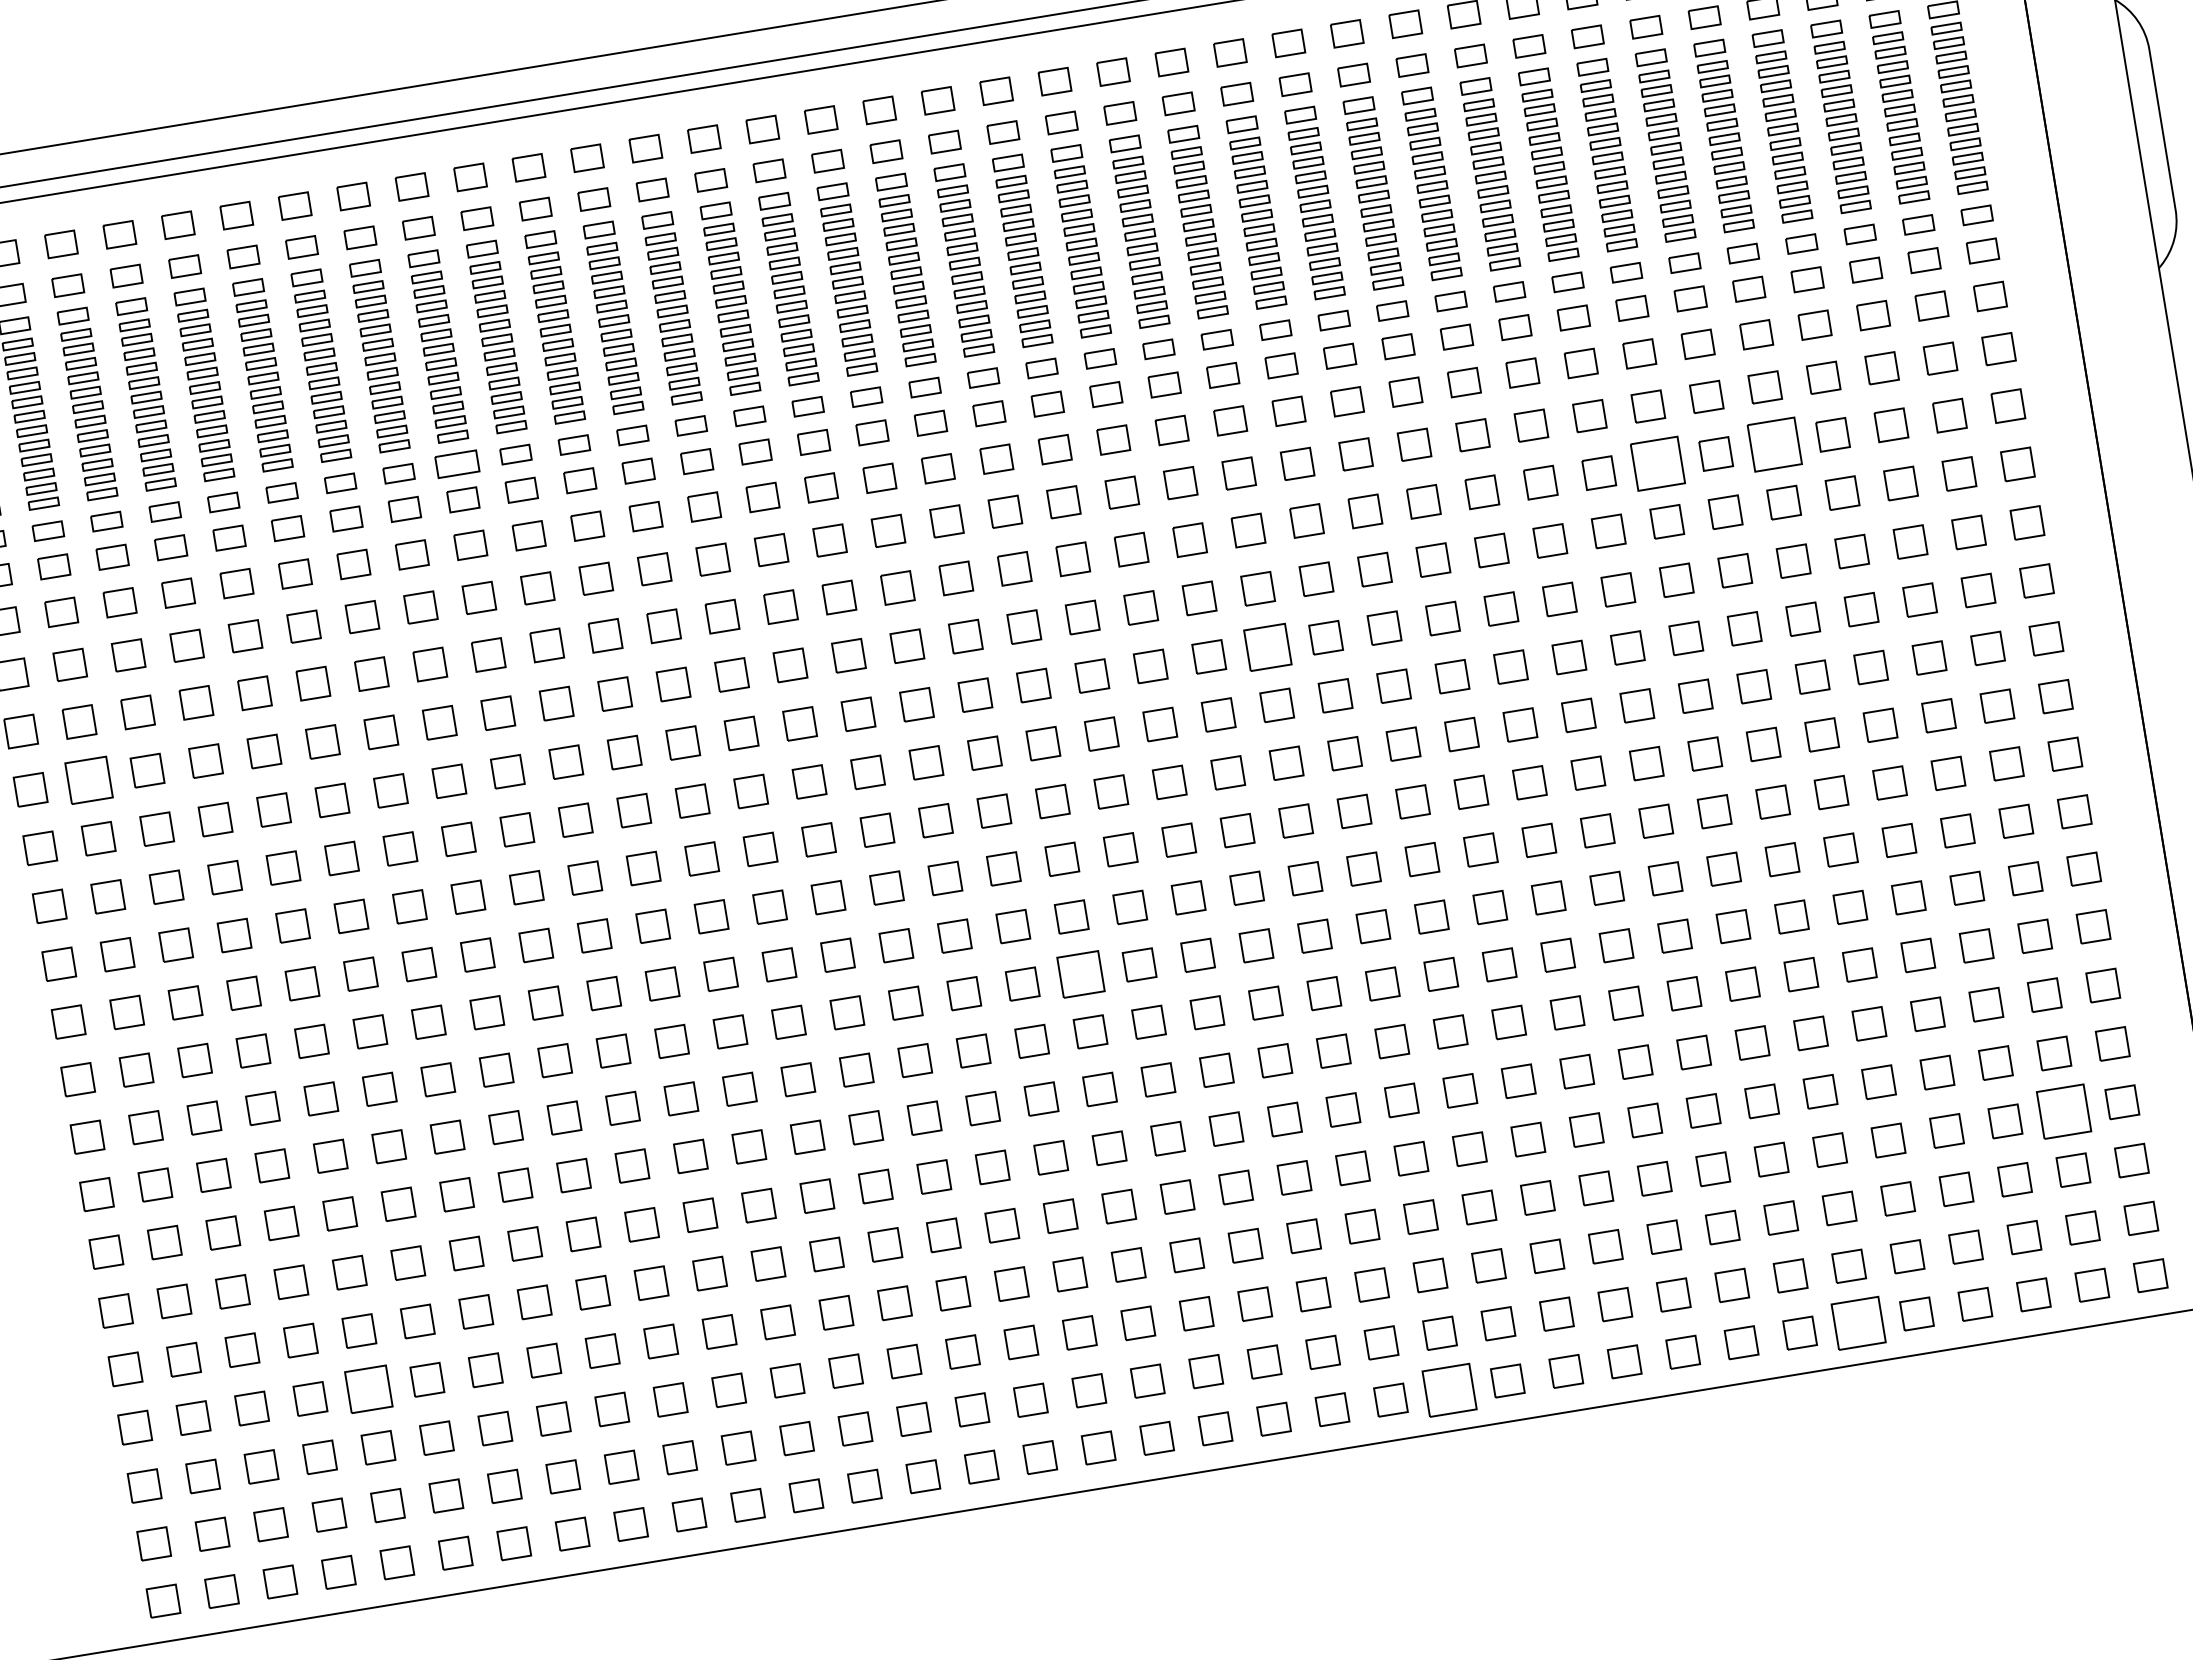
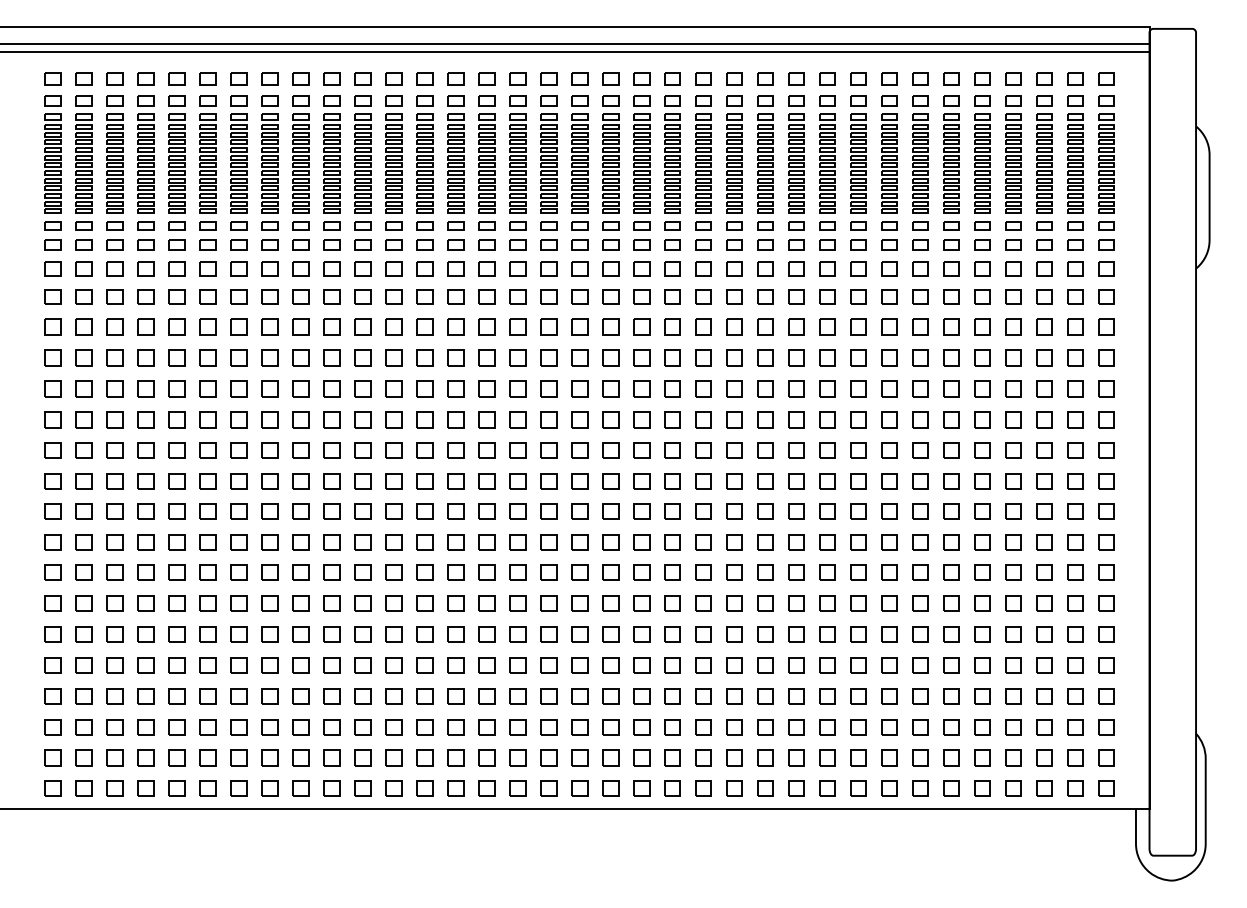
part: (1774, 443) -> (982, 326), size x0.62
part: (1657, 462) -> (920, 326), size x0.62
part: (456, 463) -> (300, 225), size x0.71
part: (1267, 646) -> (703, 388), size x0.71
part: (88, 779) -> (83, 357), size x0.71
part: (1080, 974) -> (579, 542), size x0.71
part: (2063, 1112) -> (1075, 696), size x0.62
part: (1858, 1323) -> (951, 788), size x0.62
part: (368, 1389) -> (176, 696), size x0.71
part: (1449, 1391) -> (734, 788), size x0.62

